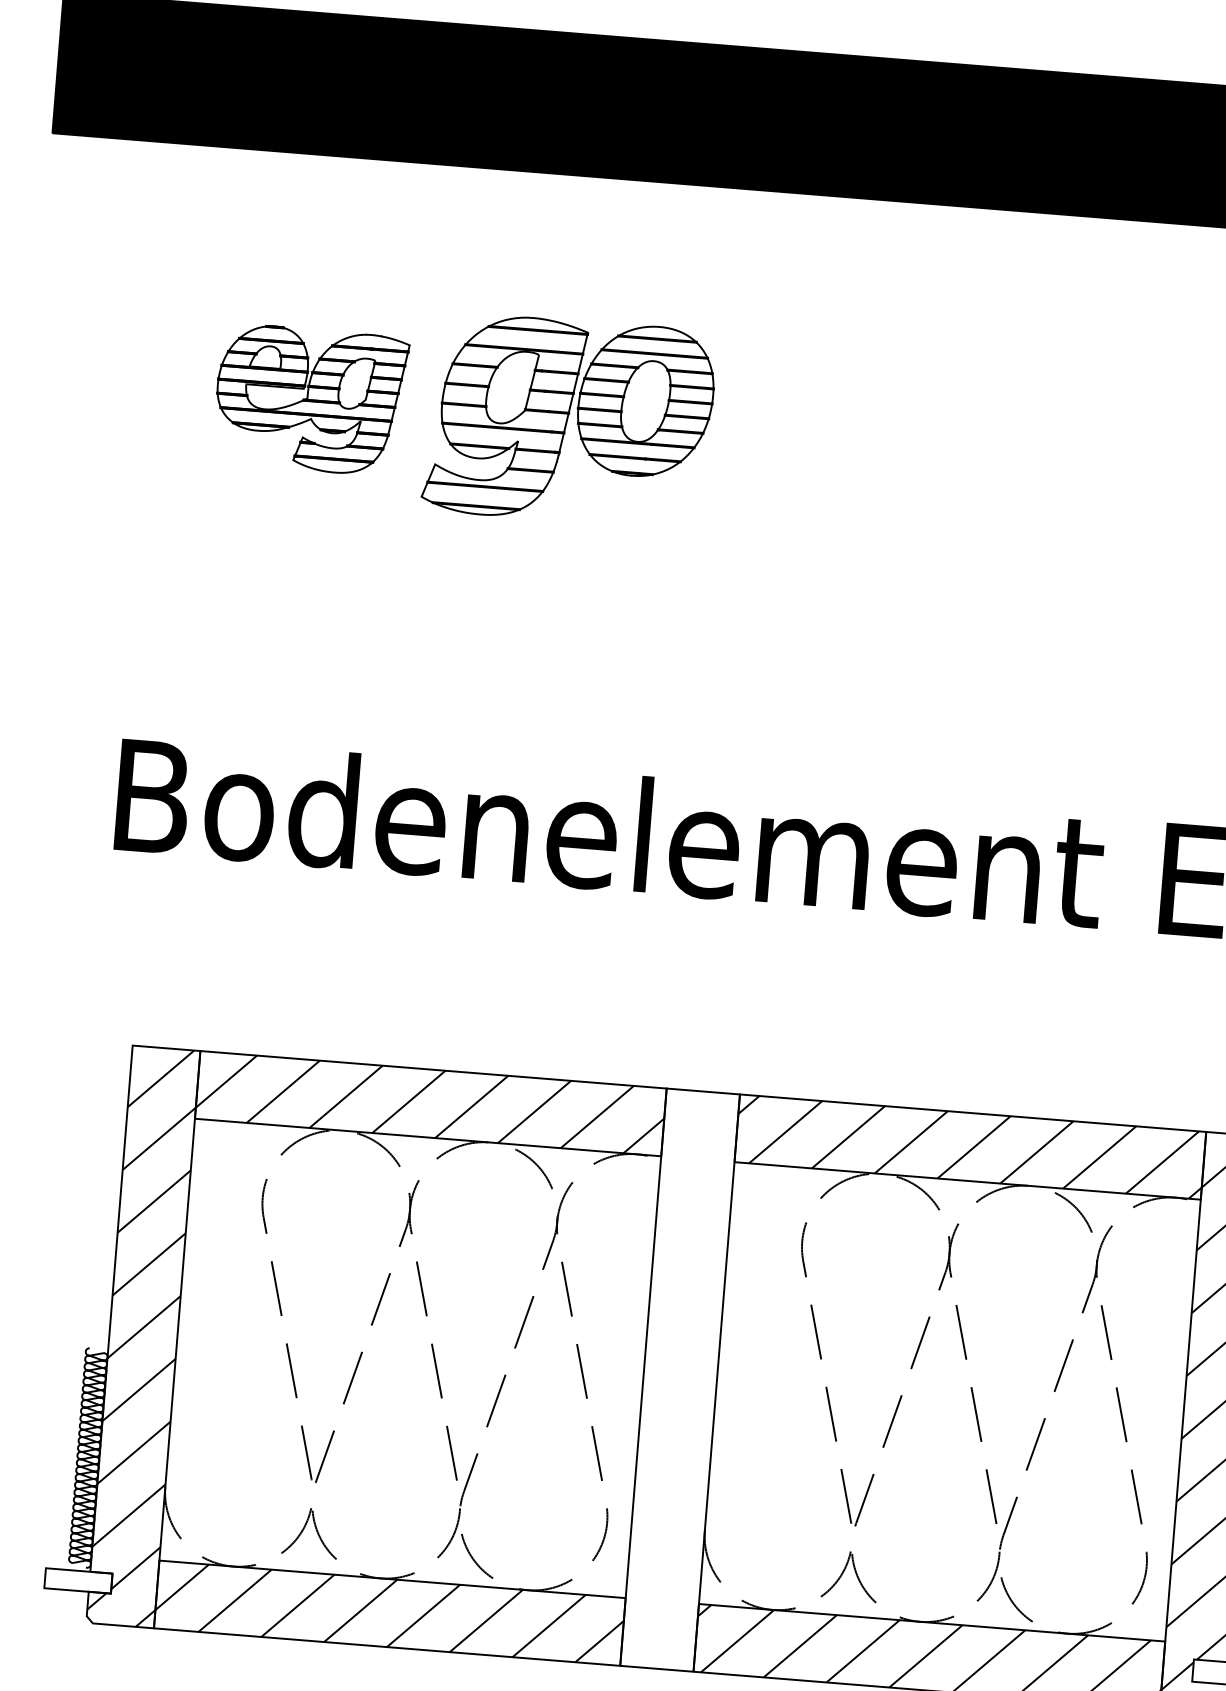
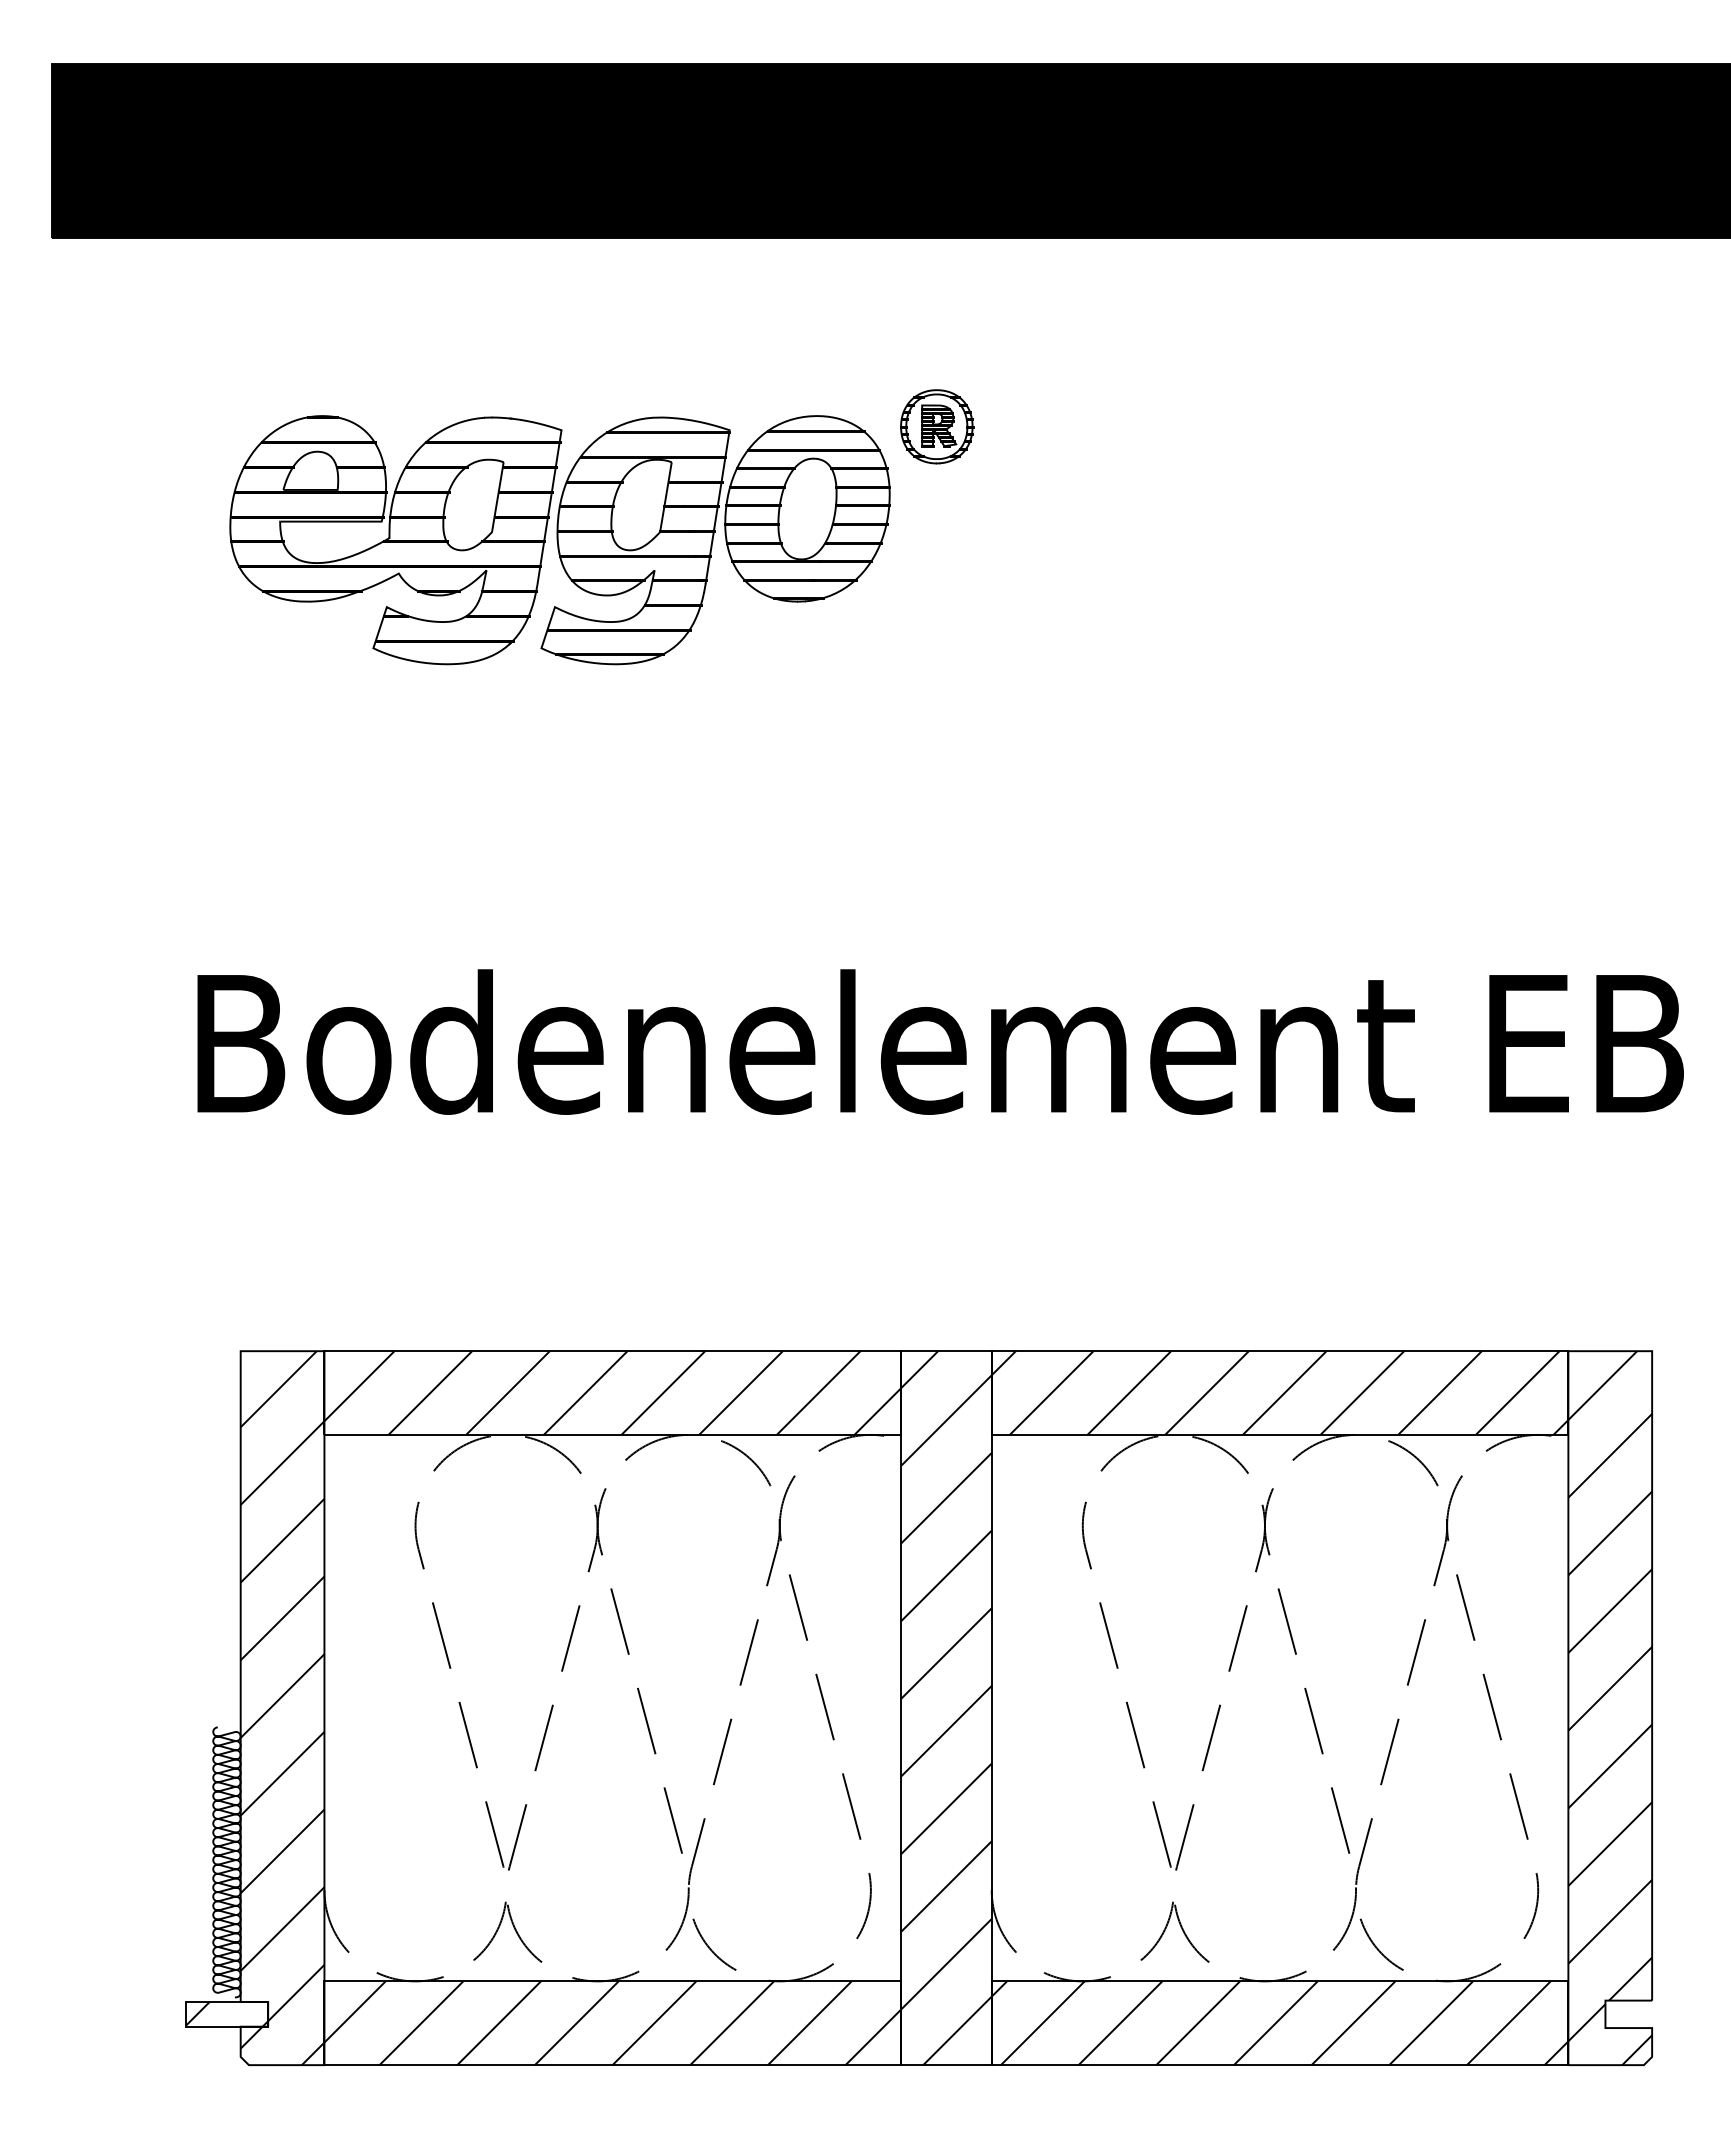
part: (756, 343) -> (937, 426), added
part: (310, 400) -> (395, 540), size x1.43
hatch: (680, 1380) -> (946, 1708), added
hatch: (78, 1580) -> (226, 2013), added

